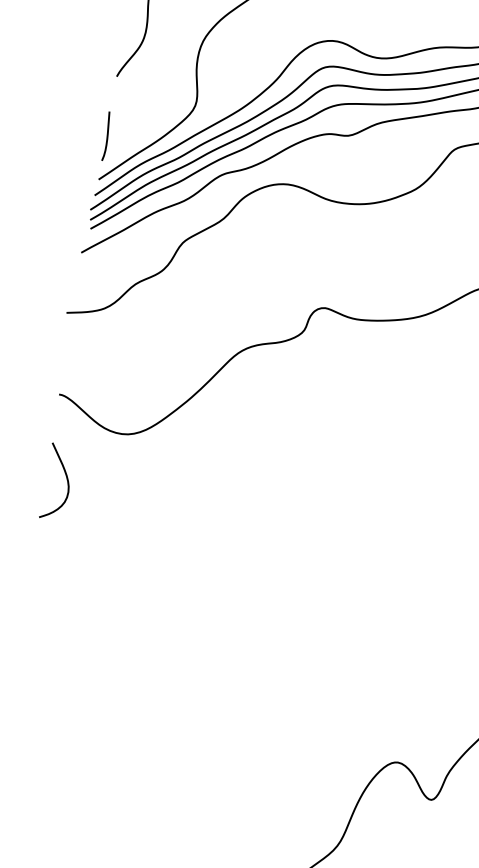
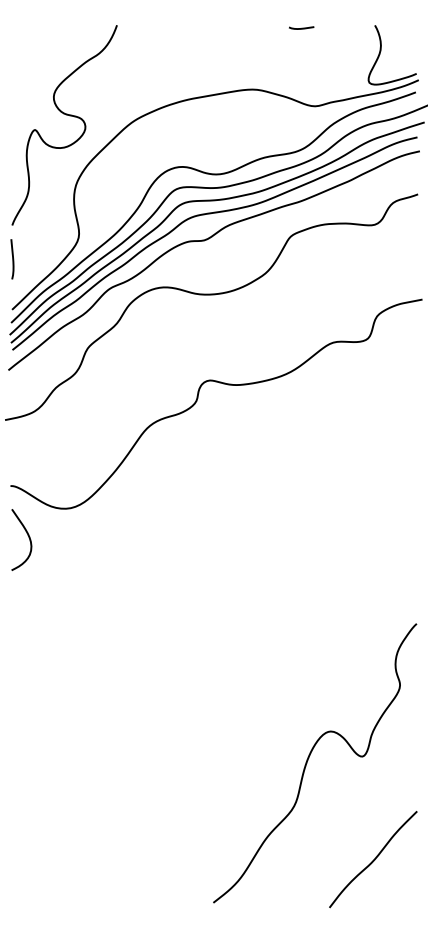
curve: (106, 136) -> (12, 259), moved
curve: (65, 478) -> (27, 535), moved

